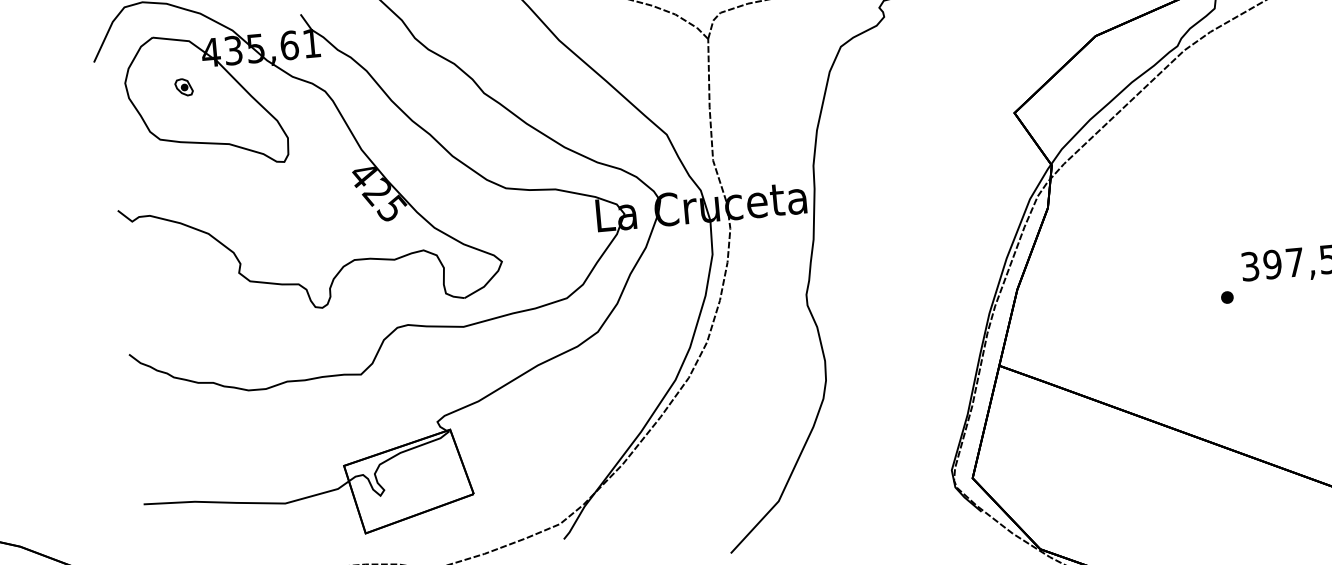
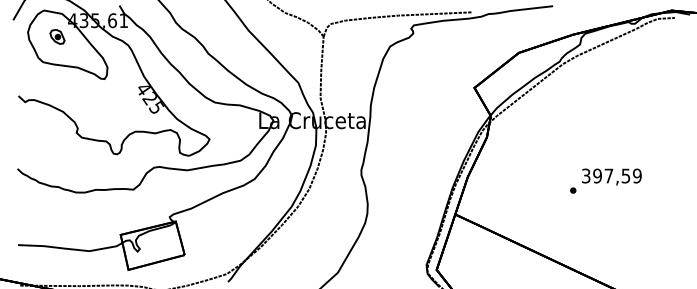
part: (184, 86) -> (57, 36), size x1.67

